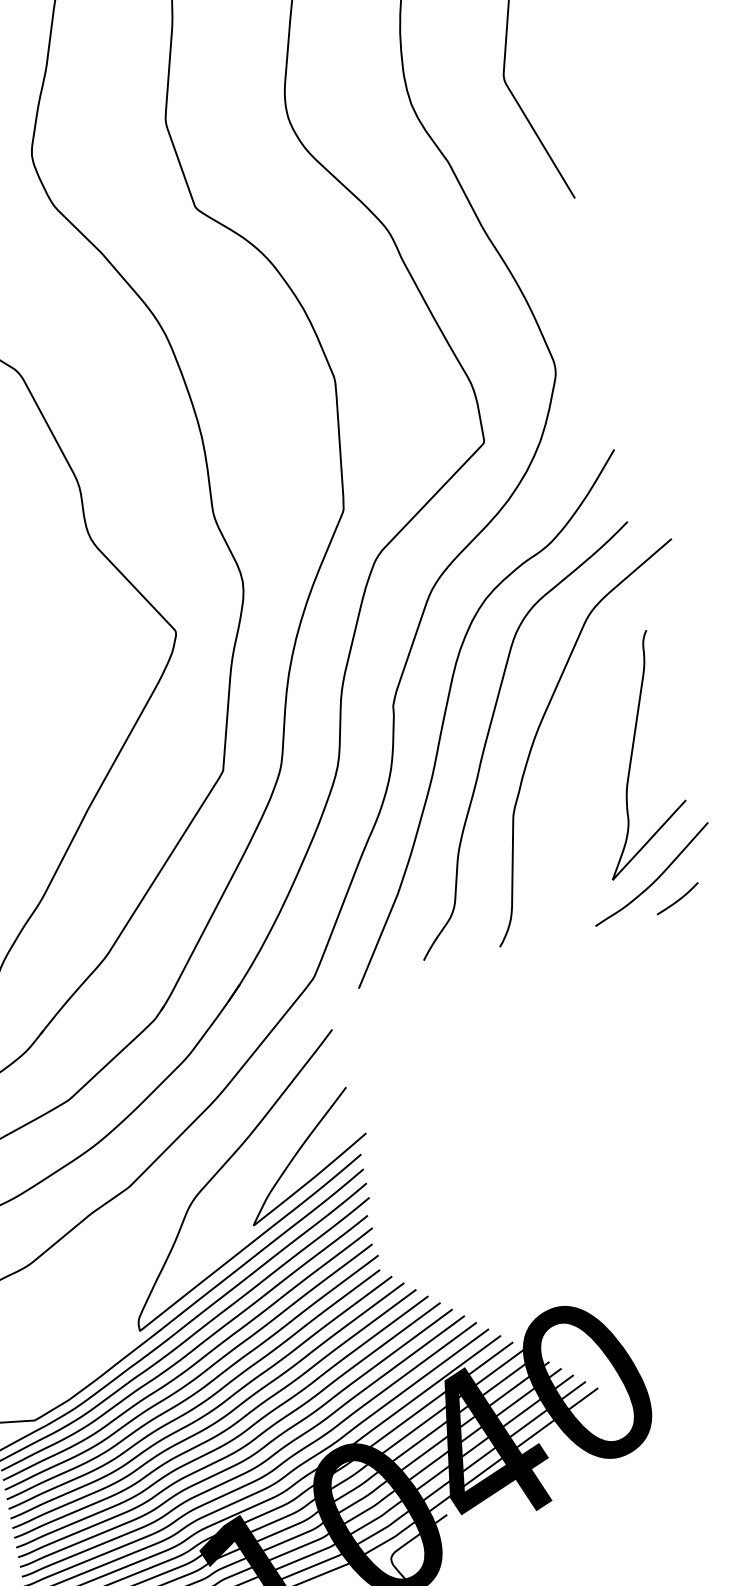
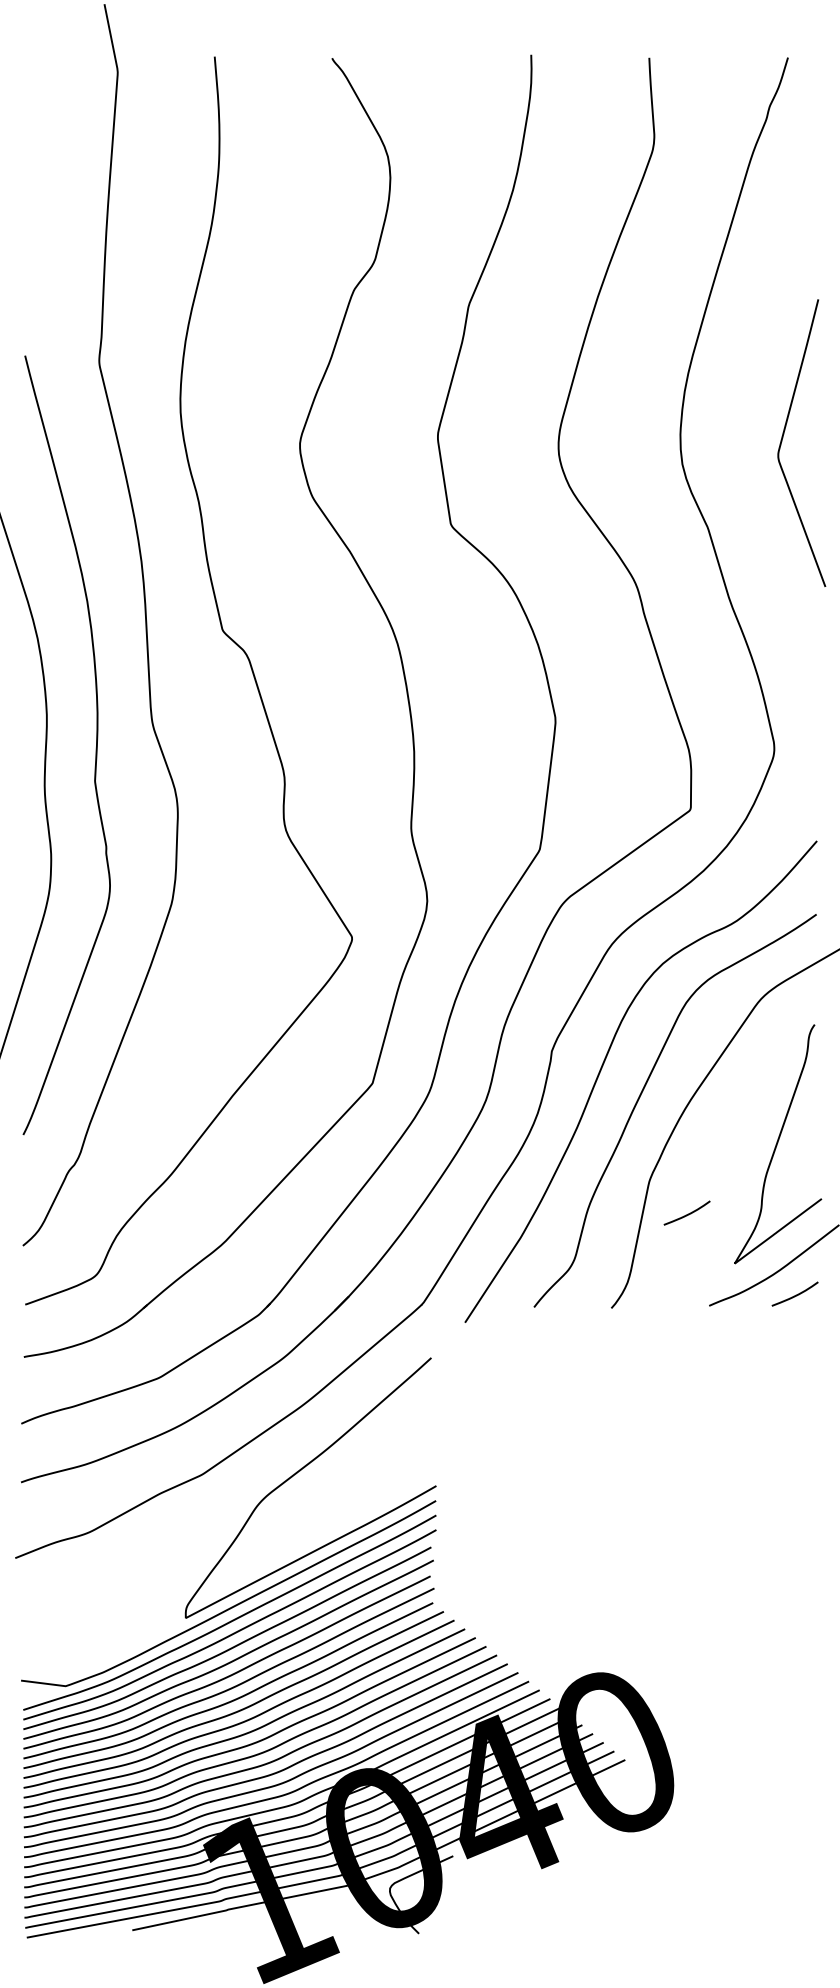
curve: (556, 840) -> (686, 1214), added
curve: (299, 1151) -> (376, 1471), removed

